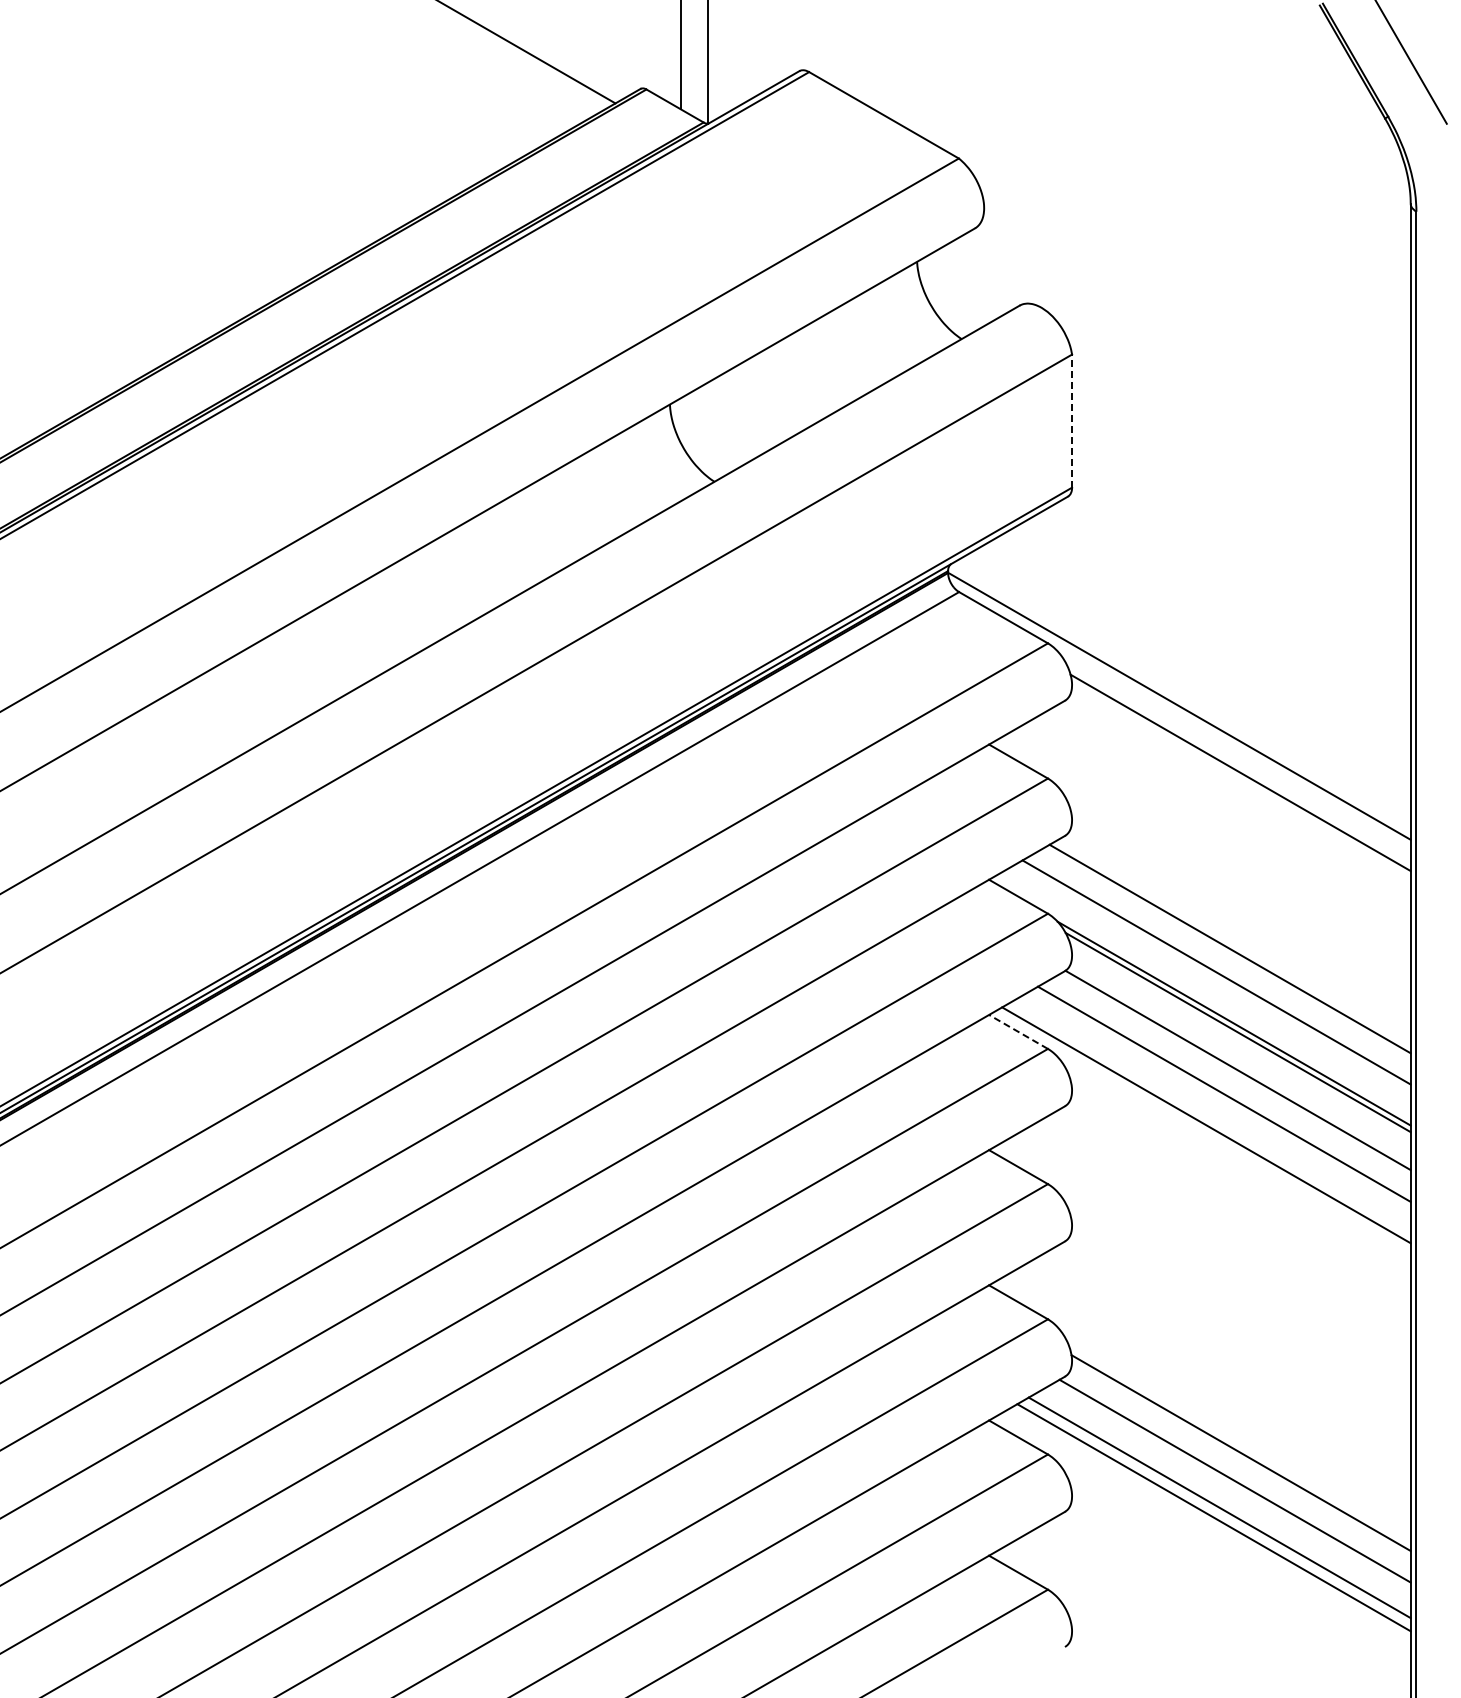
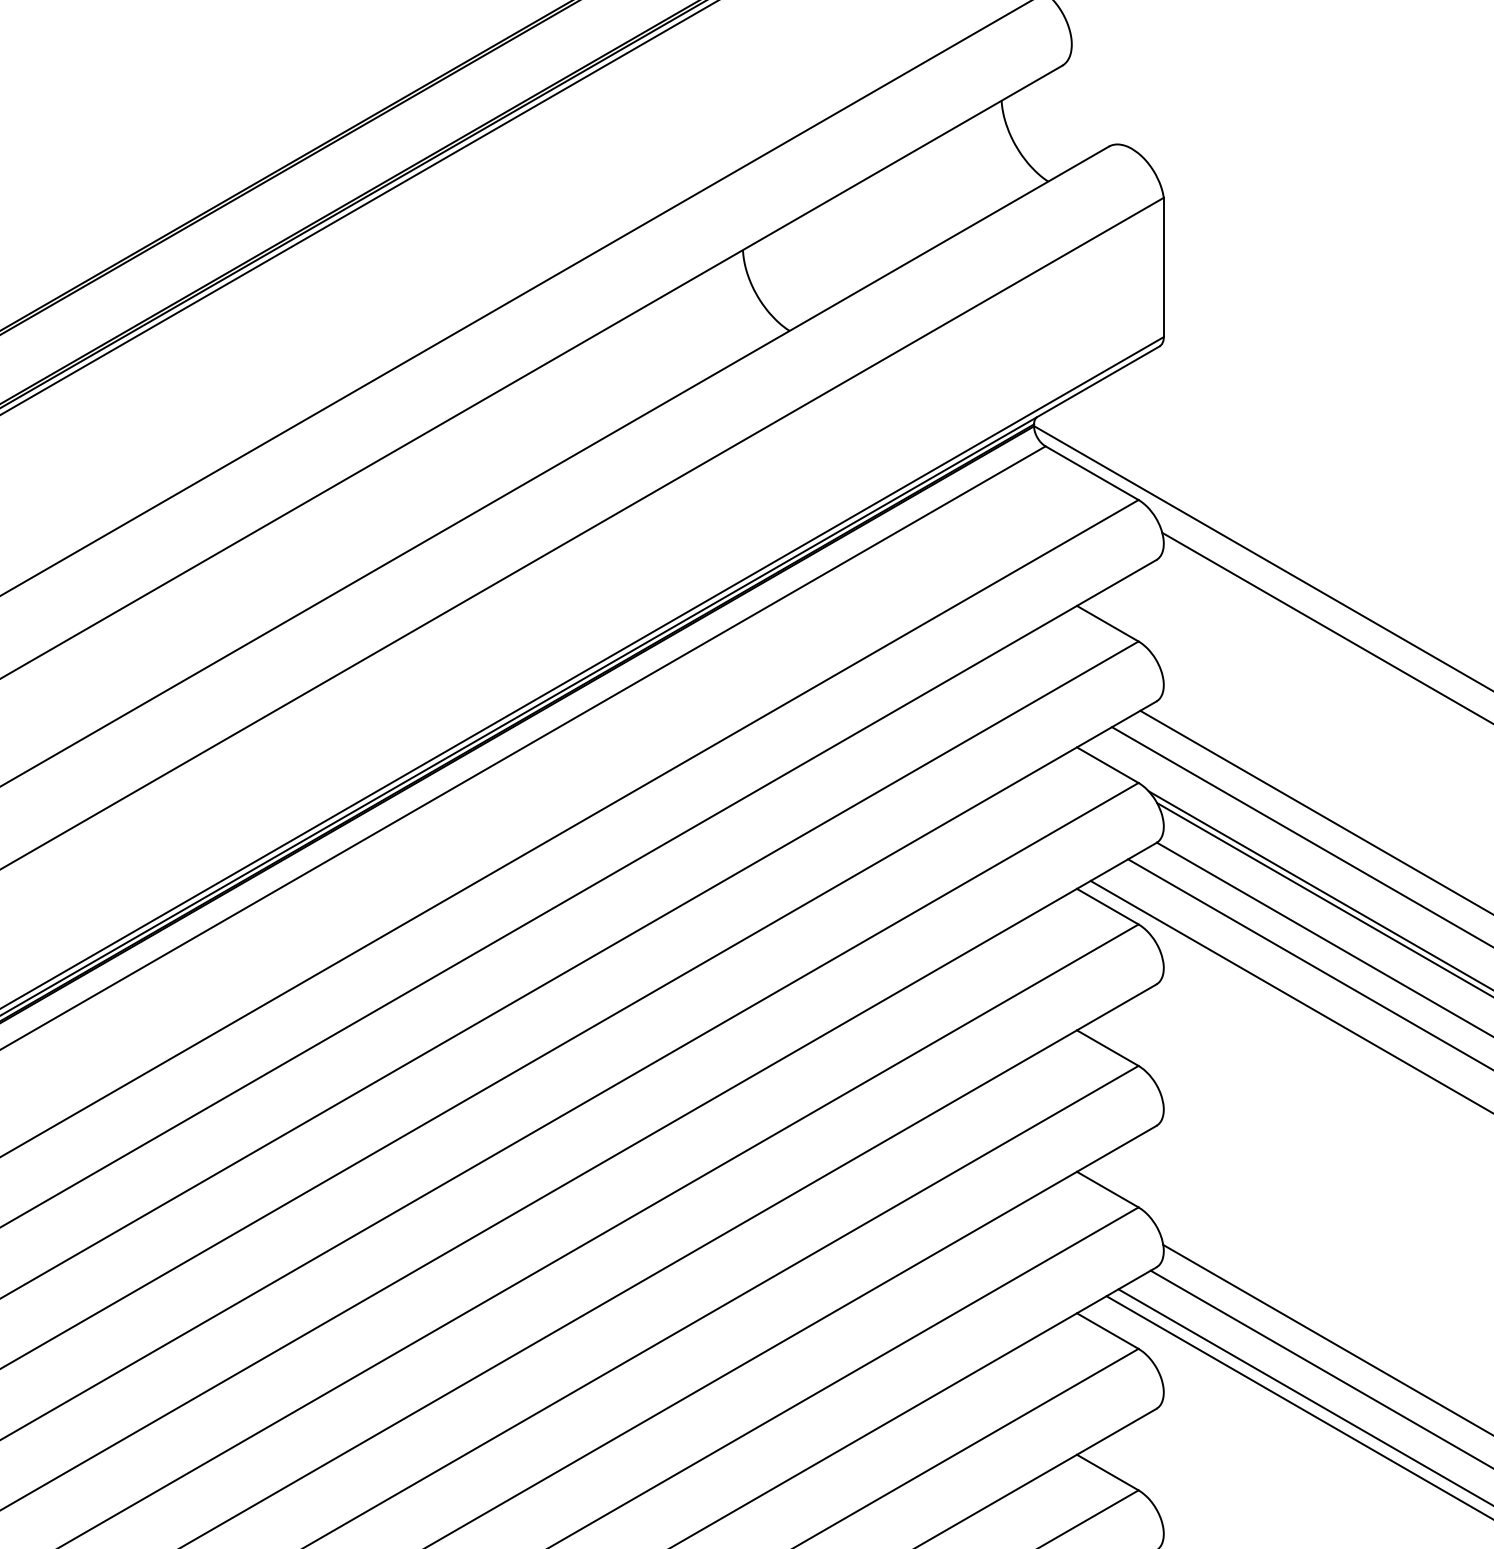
line: (1072, 421) -> (1164, 267), dashed -> solid
line: (1018, 1031) -> (1107, 906), dashed -> solid

